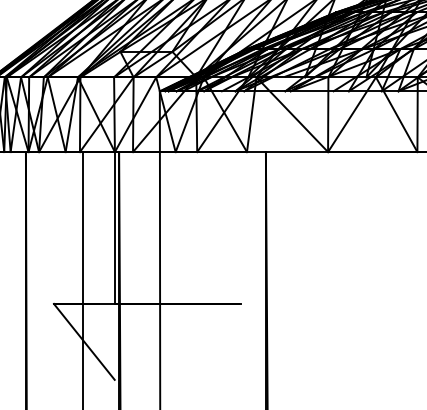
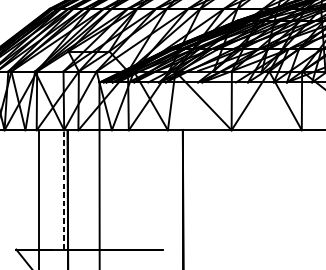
line: (114, 228) -> (63, 190), solid -> dashed

